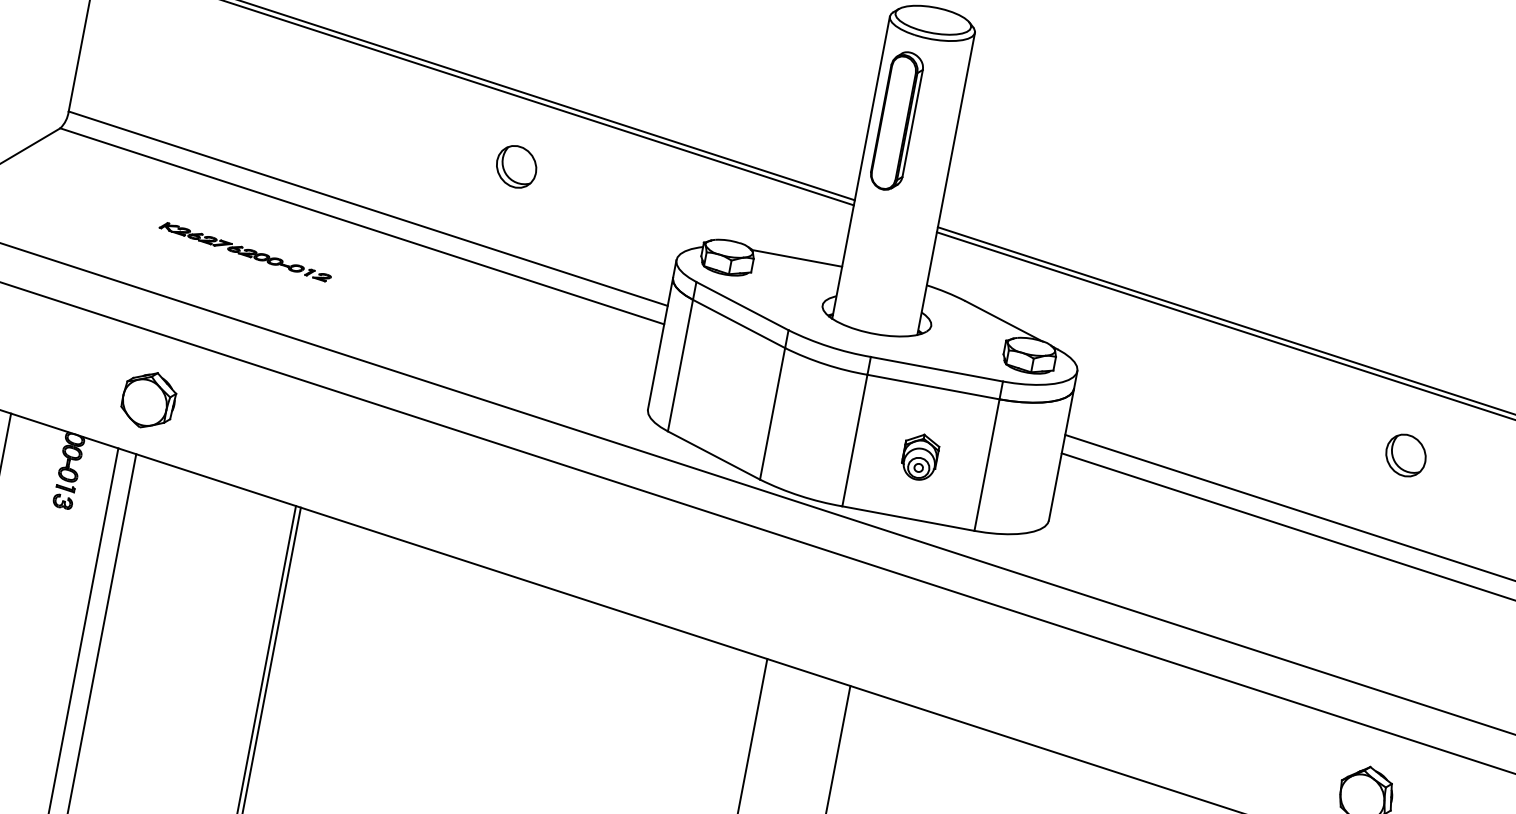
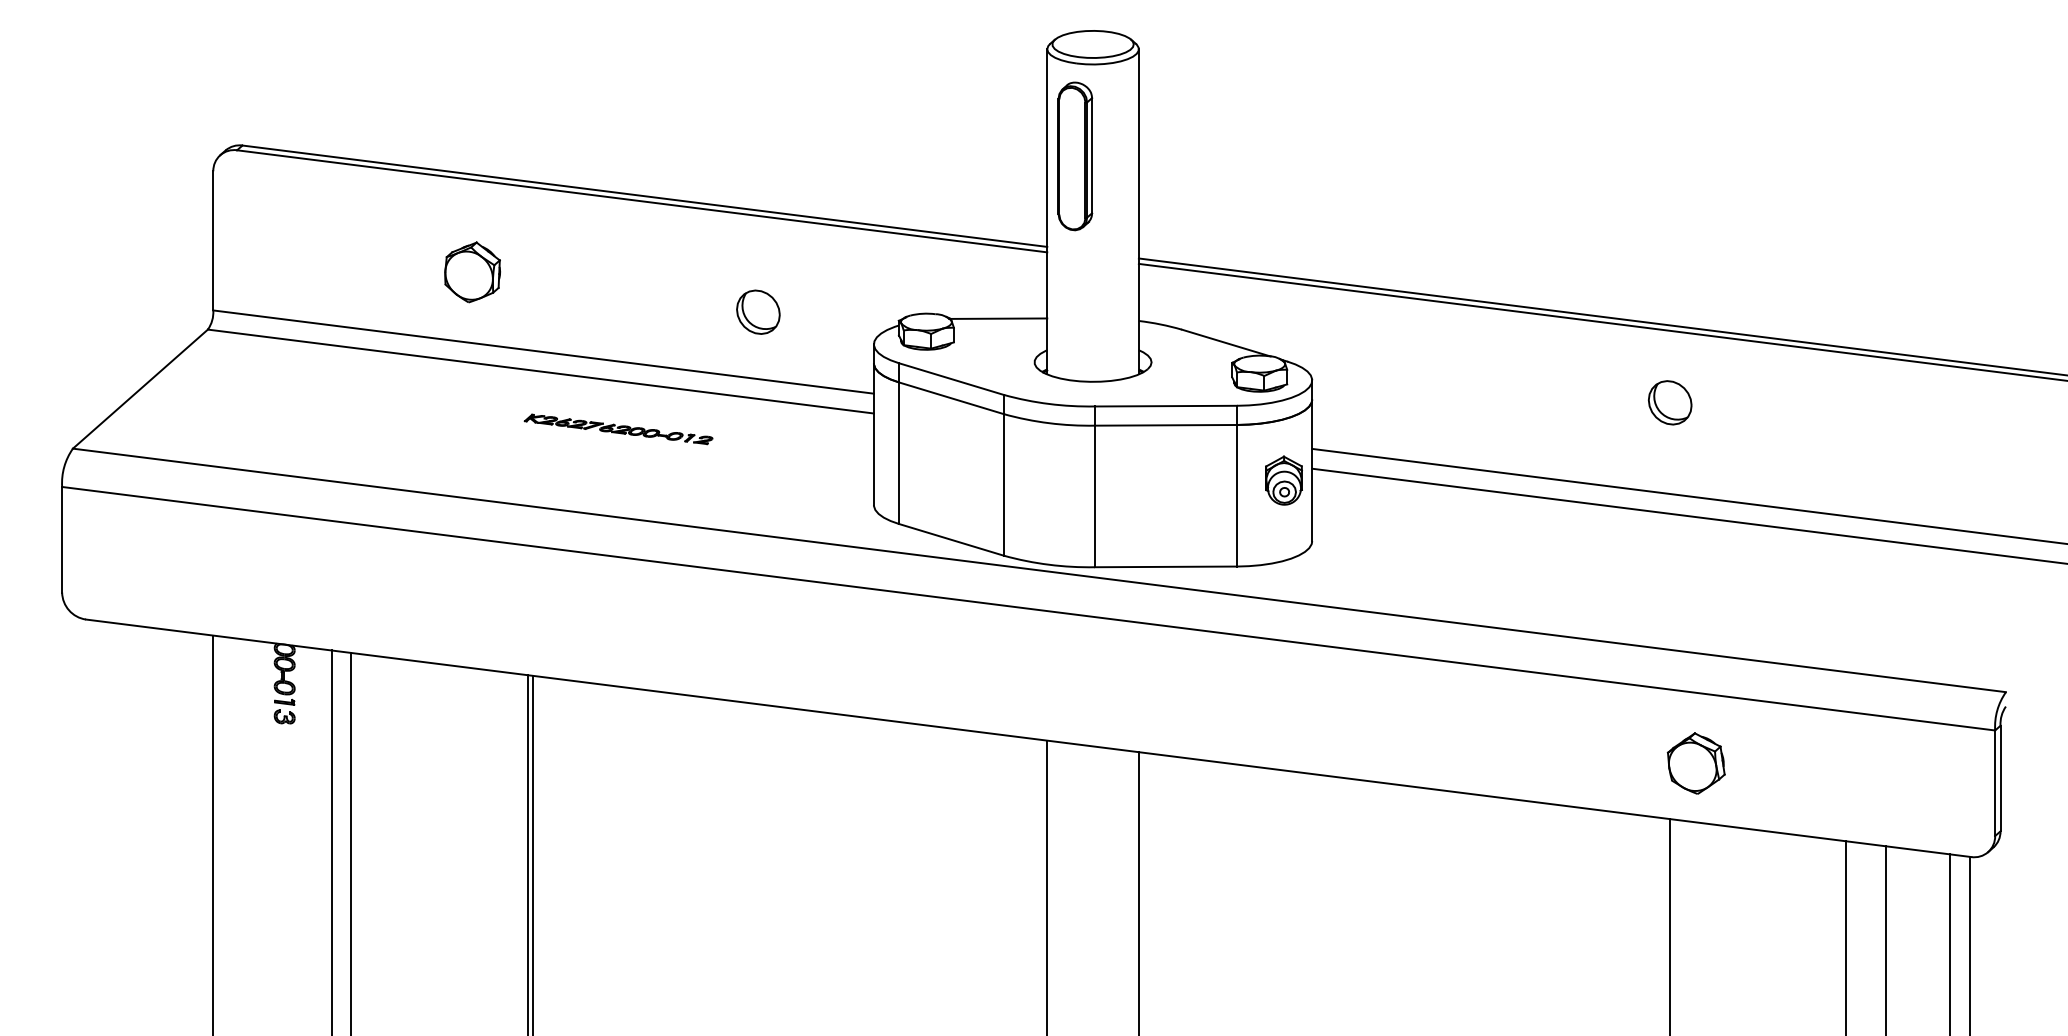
part: (516, 166) -> (758, 311), moved
part: (245, 252) -> (618, 429), moved
part: (148, 400) -> (472, 272), moved
part: (919, 456) -> (1283, 480), moved

